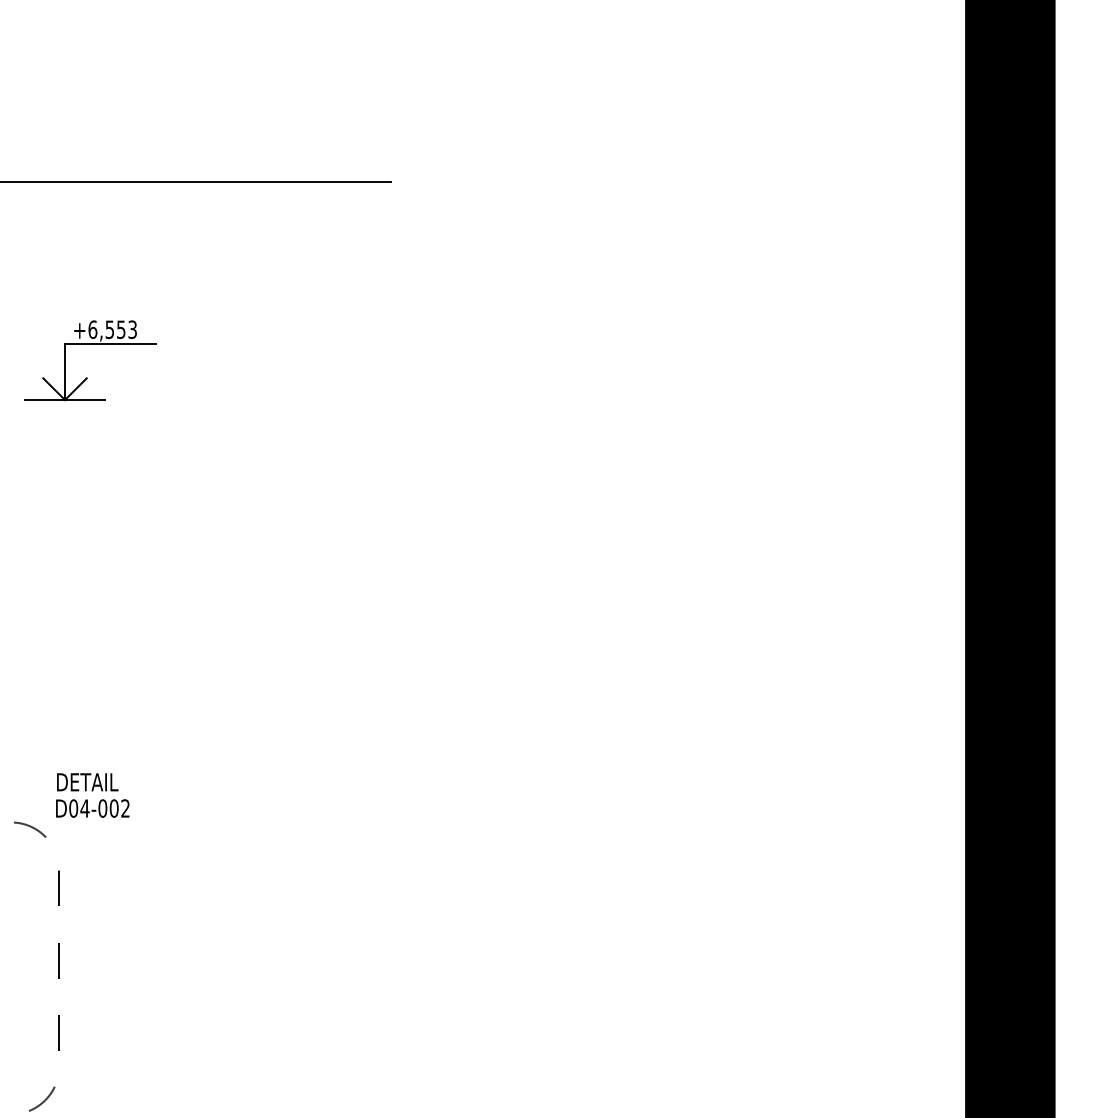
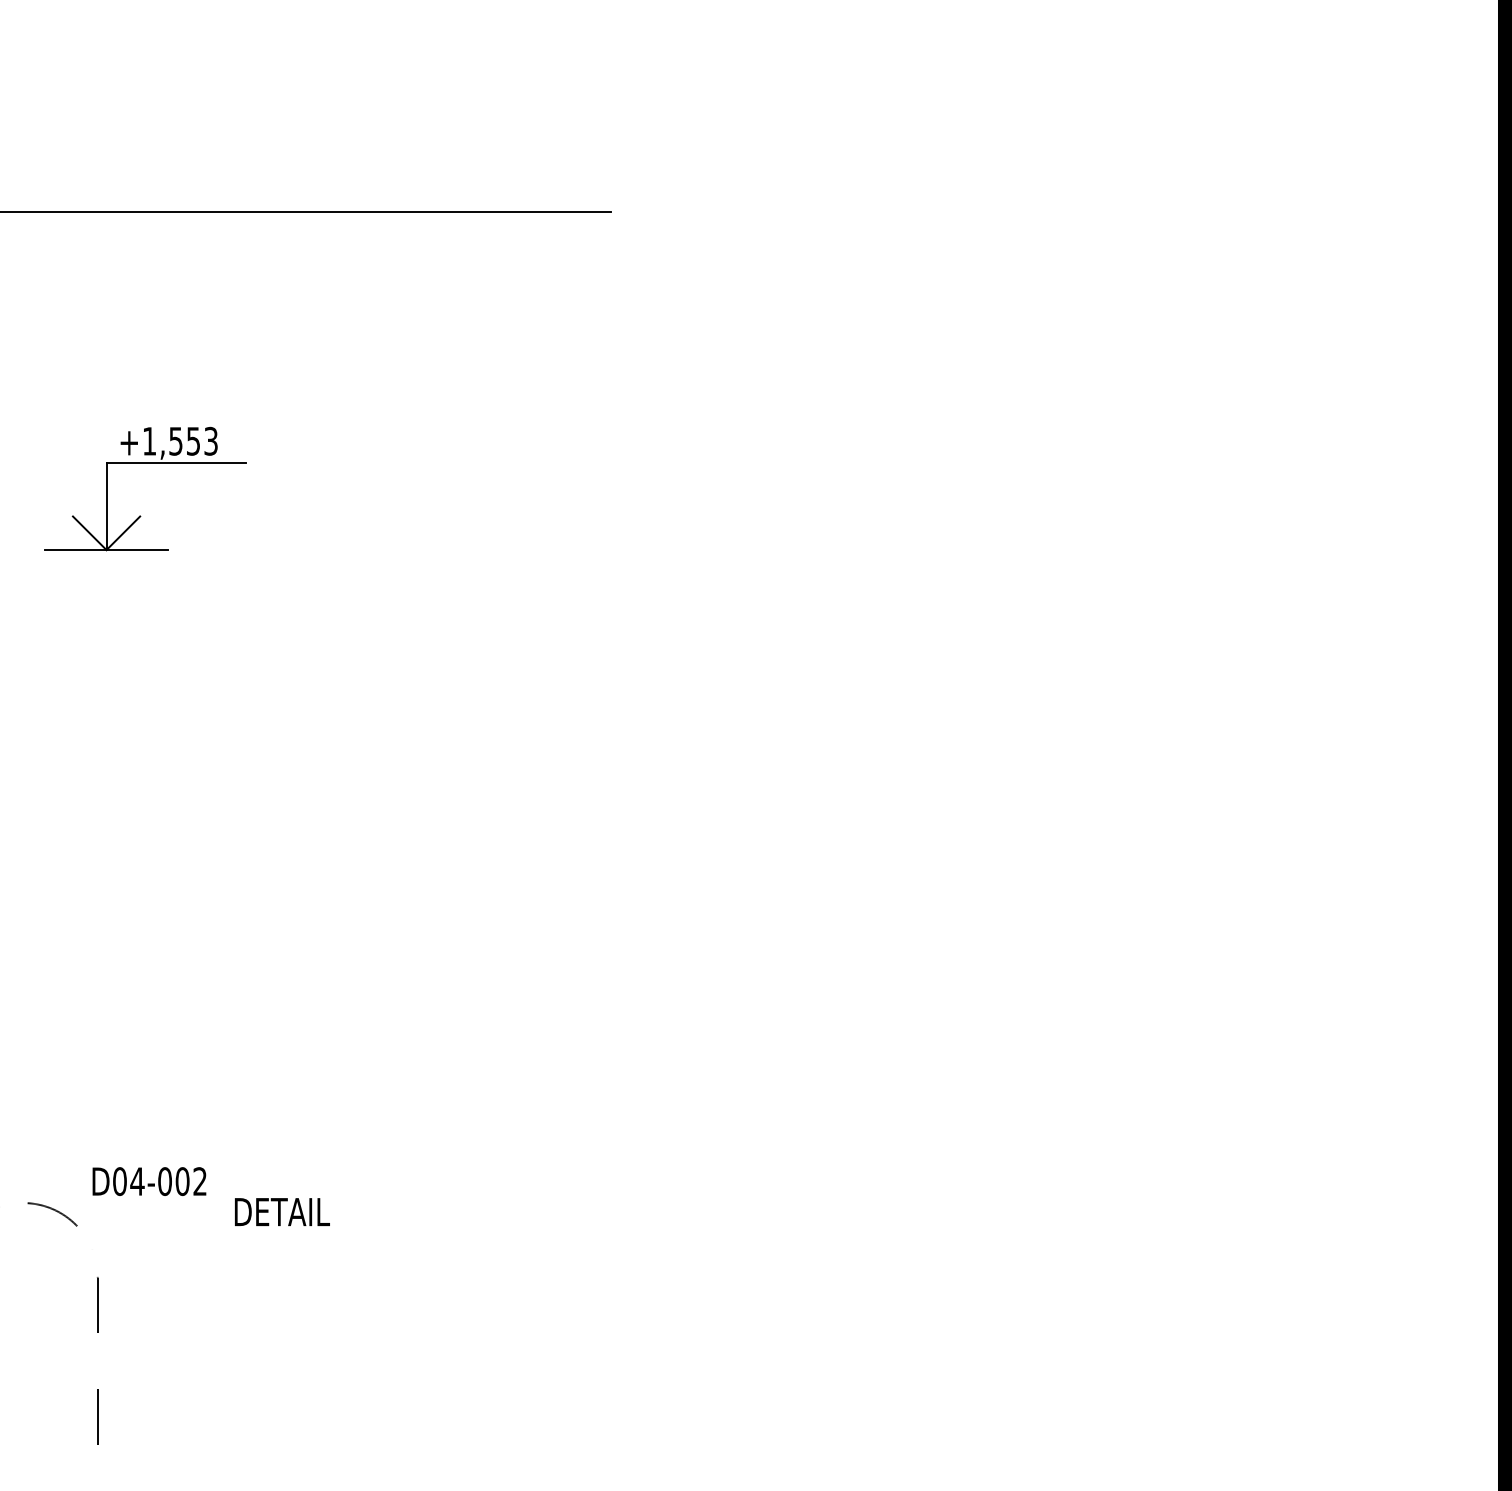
text: (92, 329) -> (149, 441), +6,553 -> +1,553
text: (87, 782) -> (281, 1212), moved

